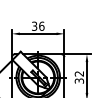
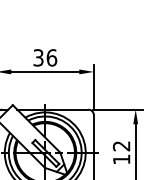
text: (79, 80) -> (121, 158), 32 -> 12

